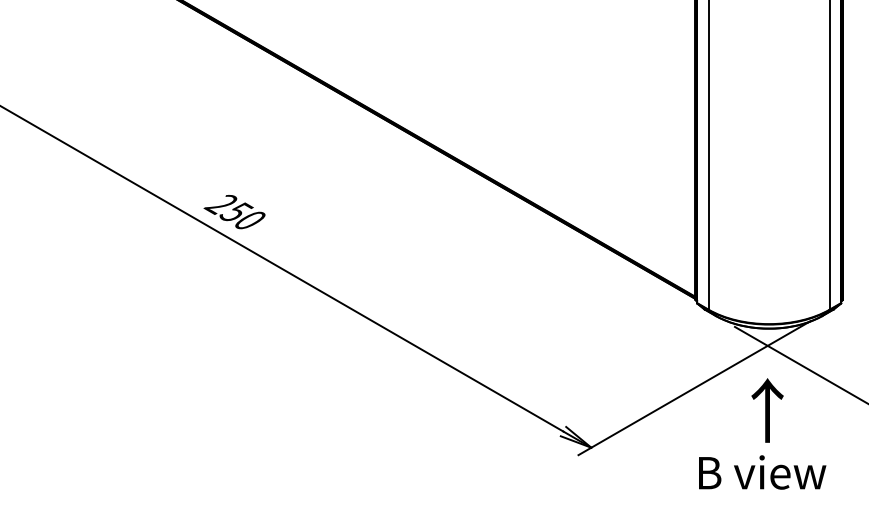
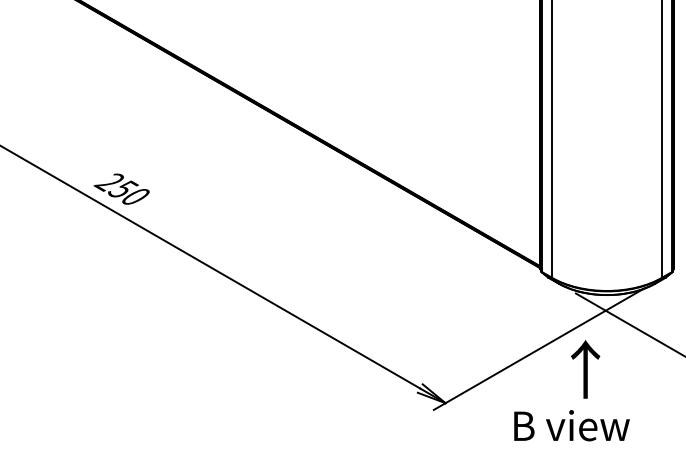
text: (767, 410) -> (585, 369), moved
text: (762, 472) -> (571, 425), moved

